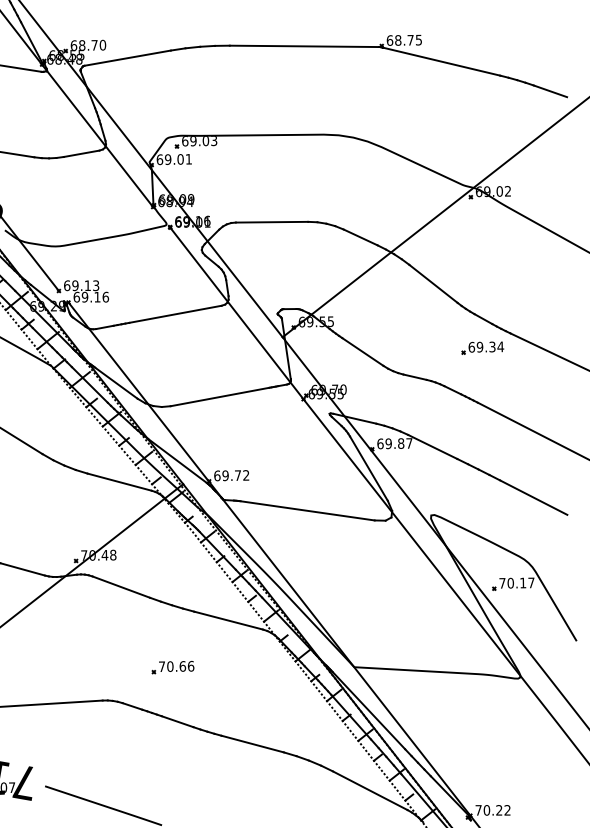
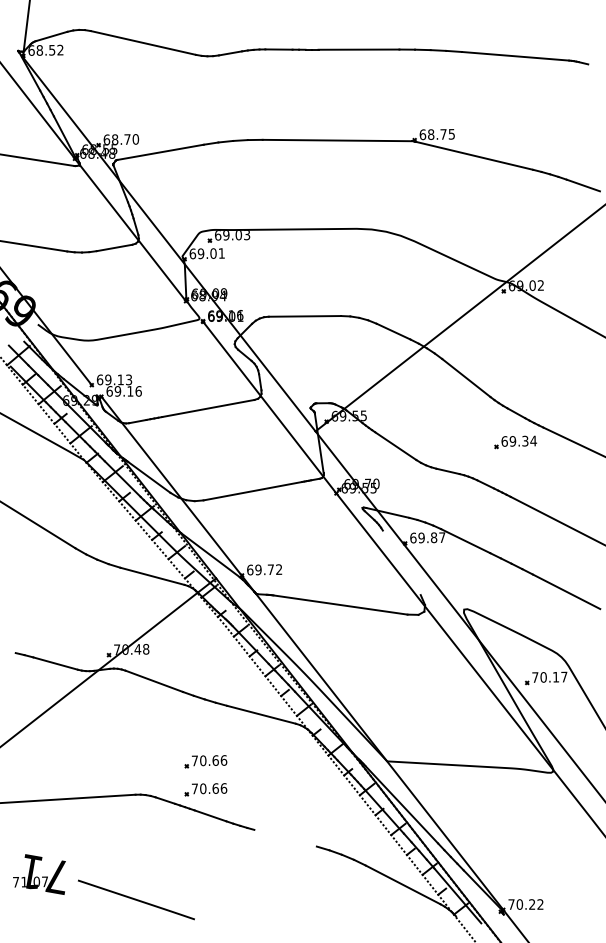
line: (368, 468) -> (401, 562), removed
part: (172, 695) -> (205, 789), added
line: (252, 743) -> (285, 837), removed

